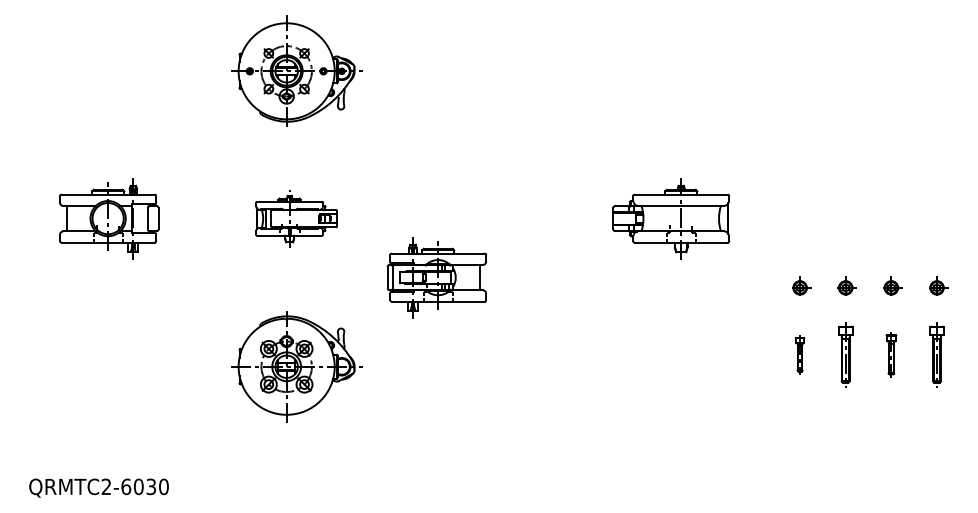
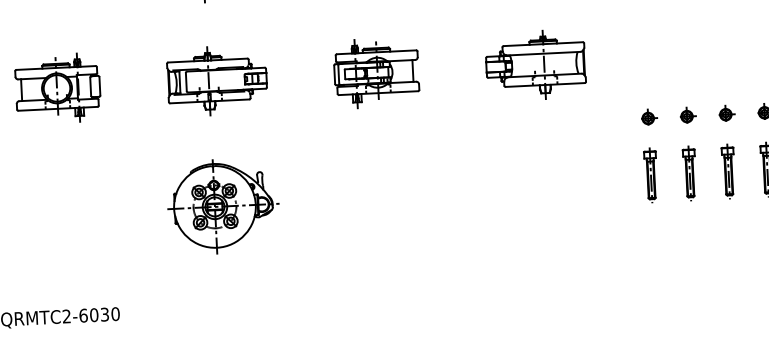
part: (296, 218) -> (217, 80), size x1.43
part: (436, 277) -> (376, 72), moved
part: (799, 354) -> (650, 175), size x1.67
part: (891, 354) -> (728, 171), size x1.43

